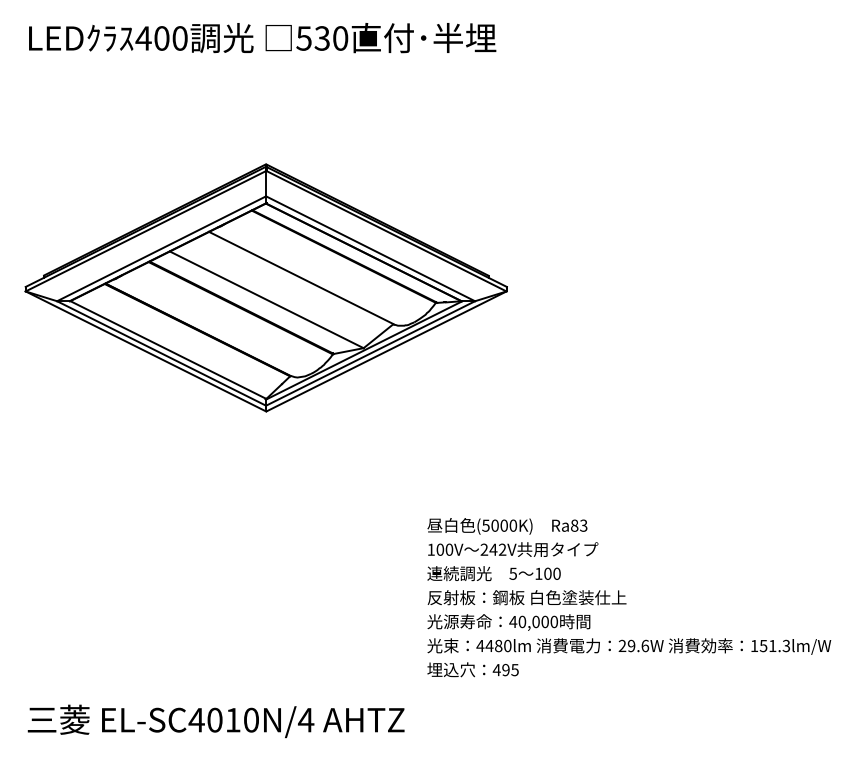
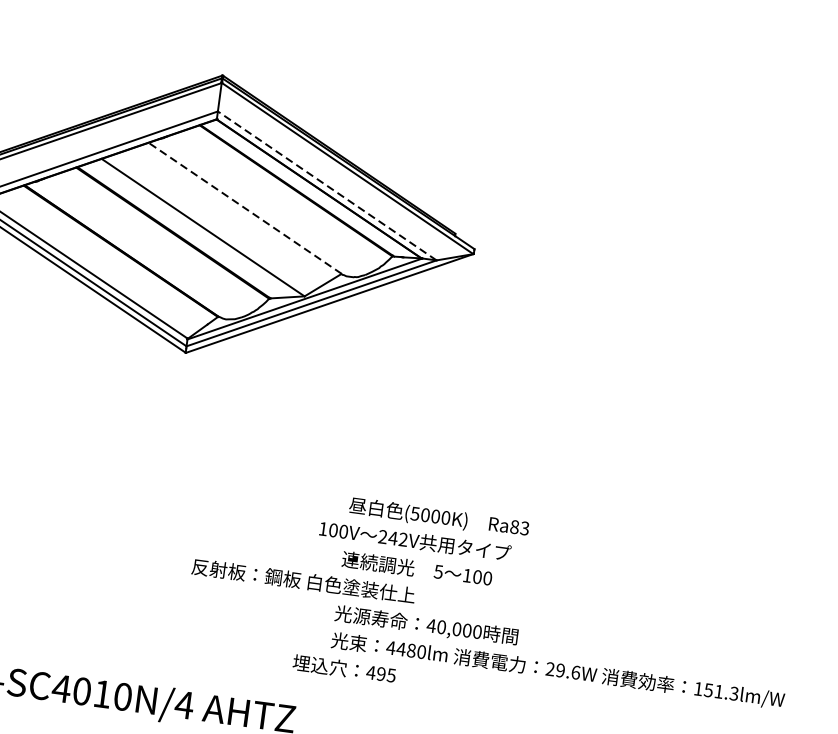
line: (370, 248) -> (327, 185), solid -> dashed
line: (300, 277) -> (244, 207), solid -> dashed
text: (513, 549) -> (415, 541), moved
text: (526, 597) -> (303, 580), moved
text: (472, 669) -> (343, 668), moved

